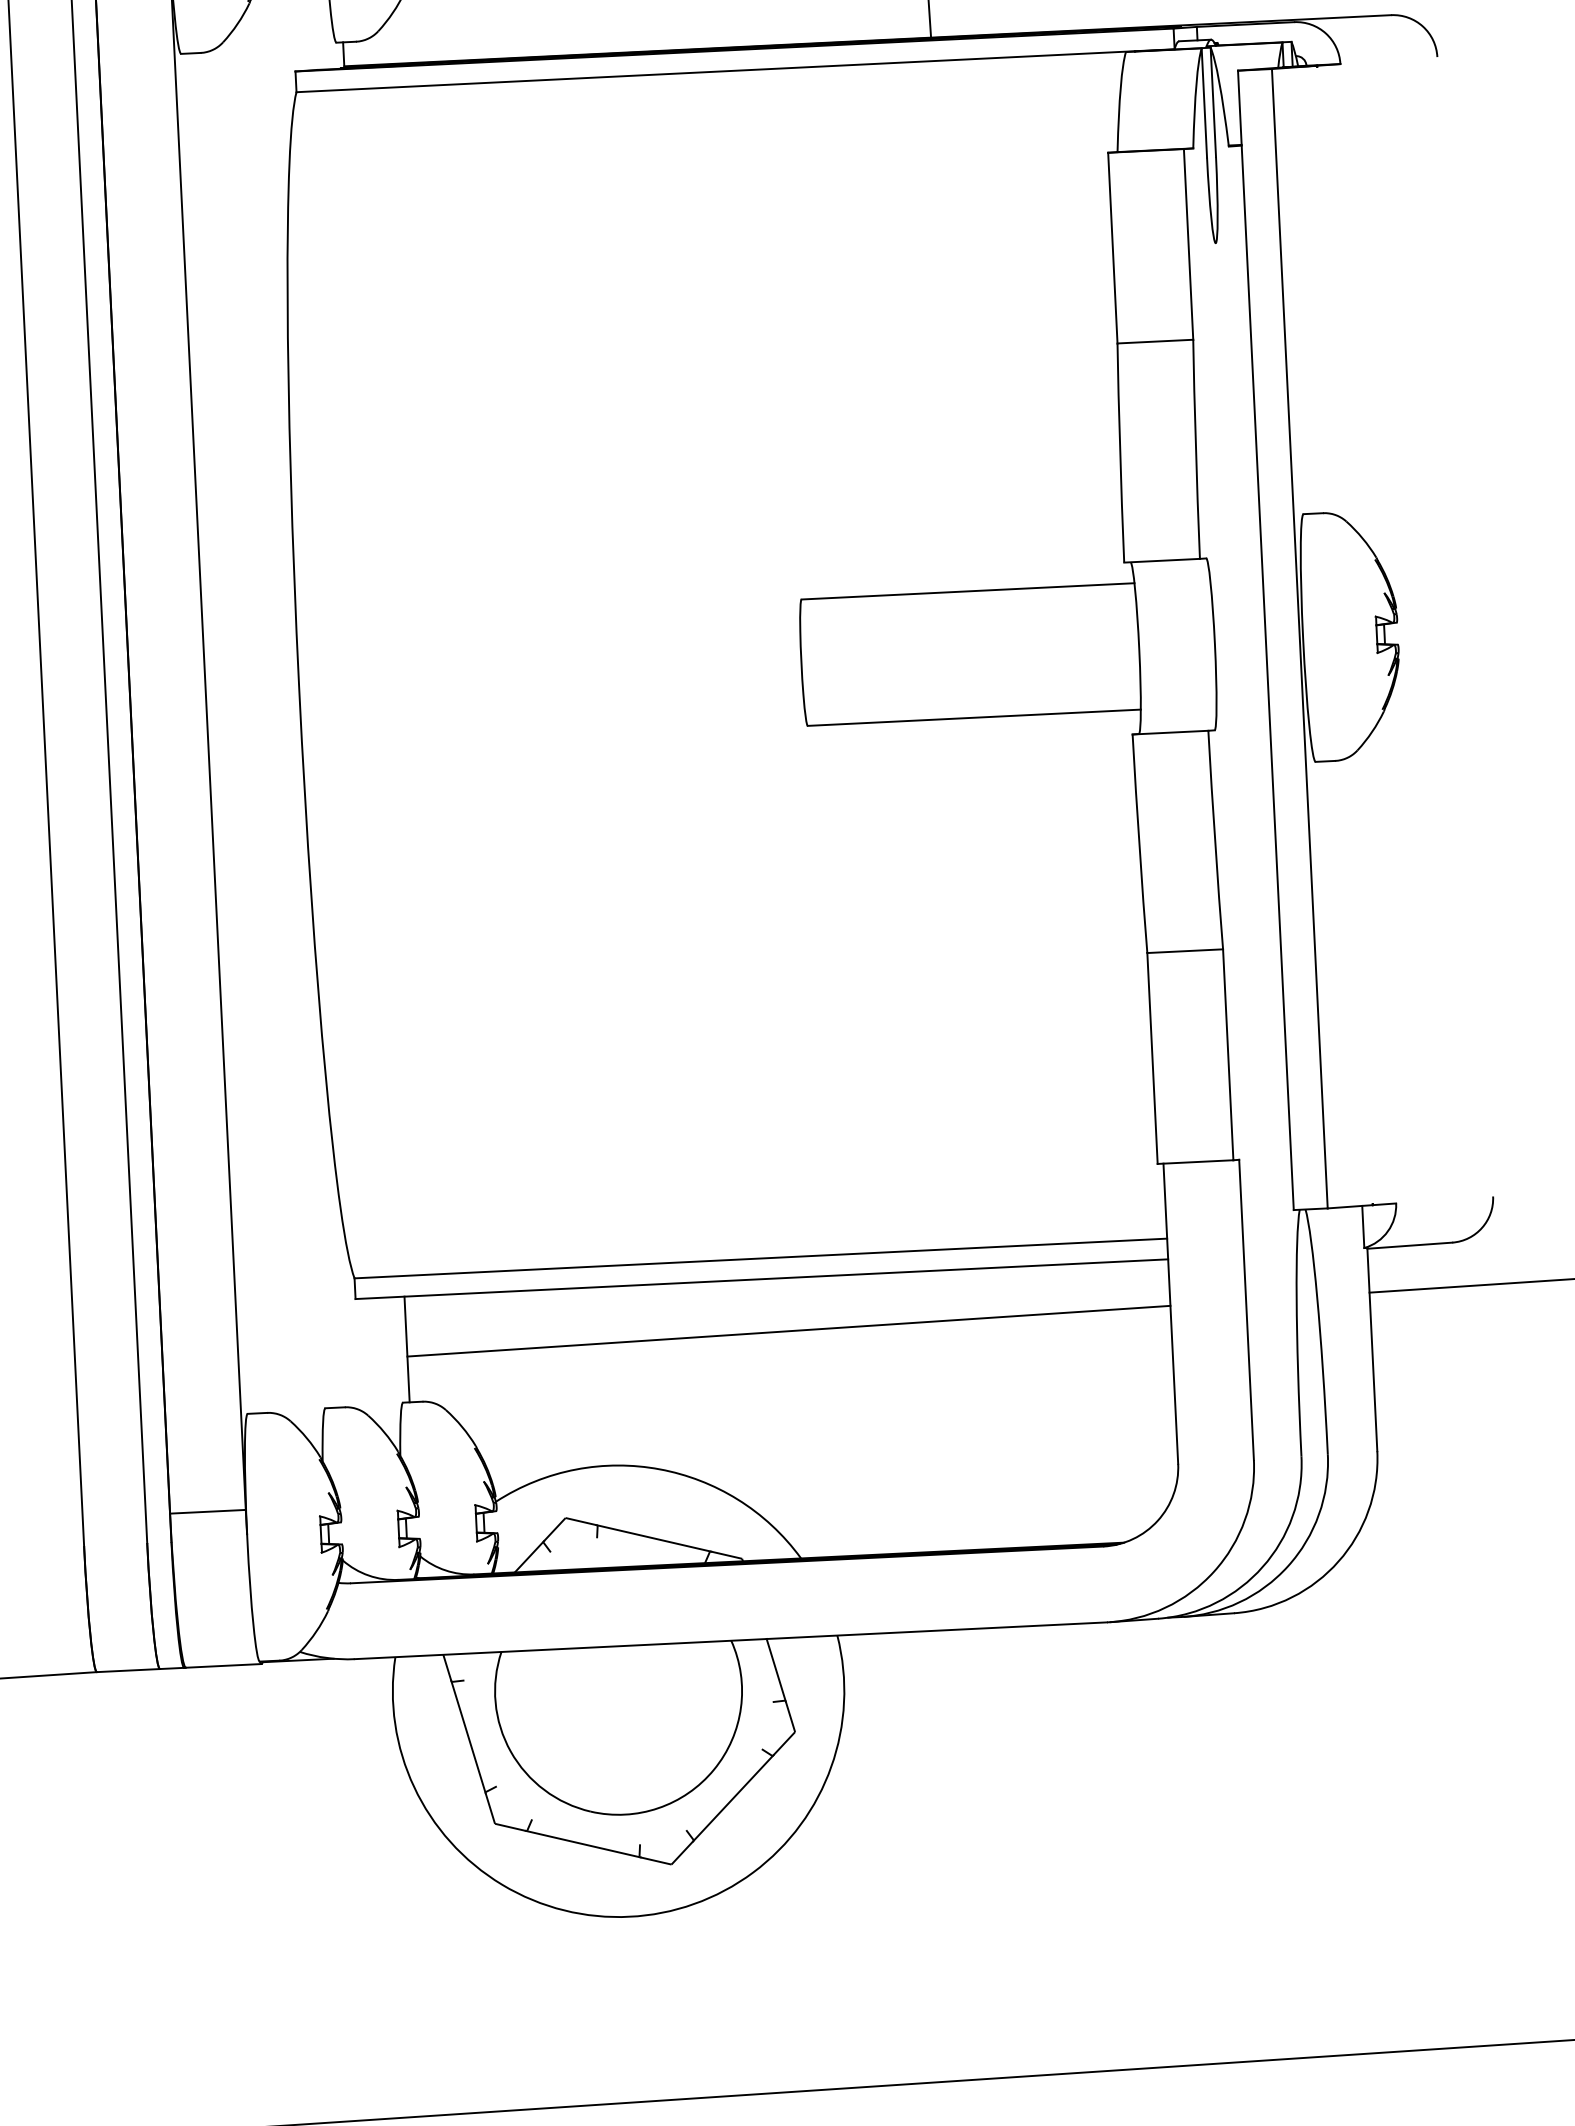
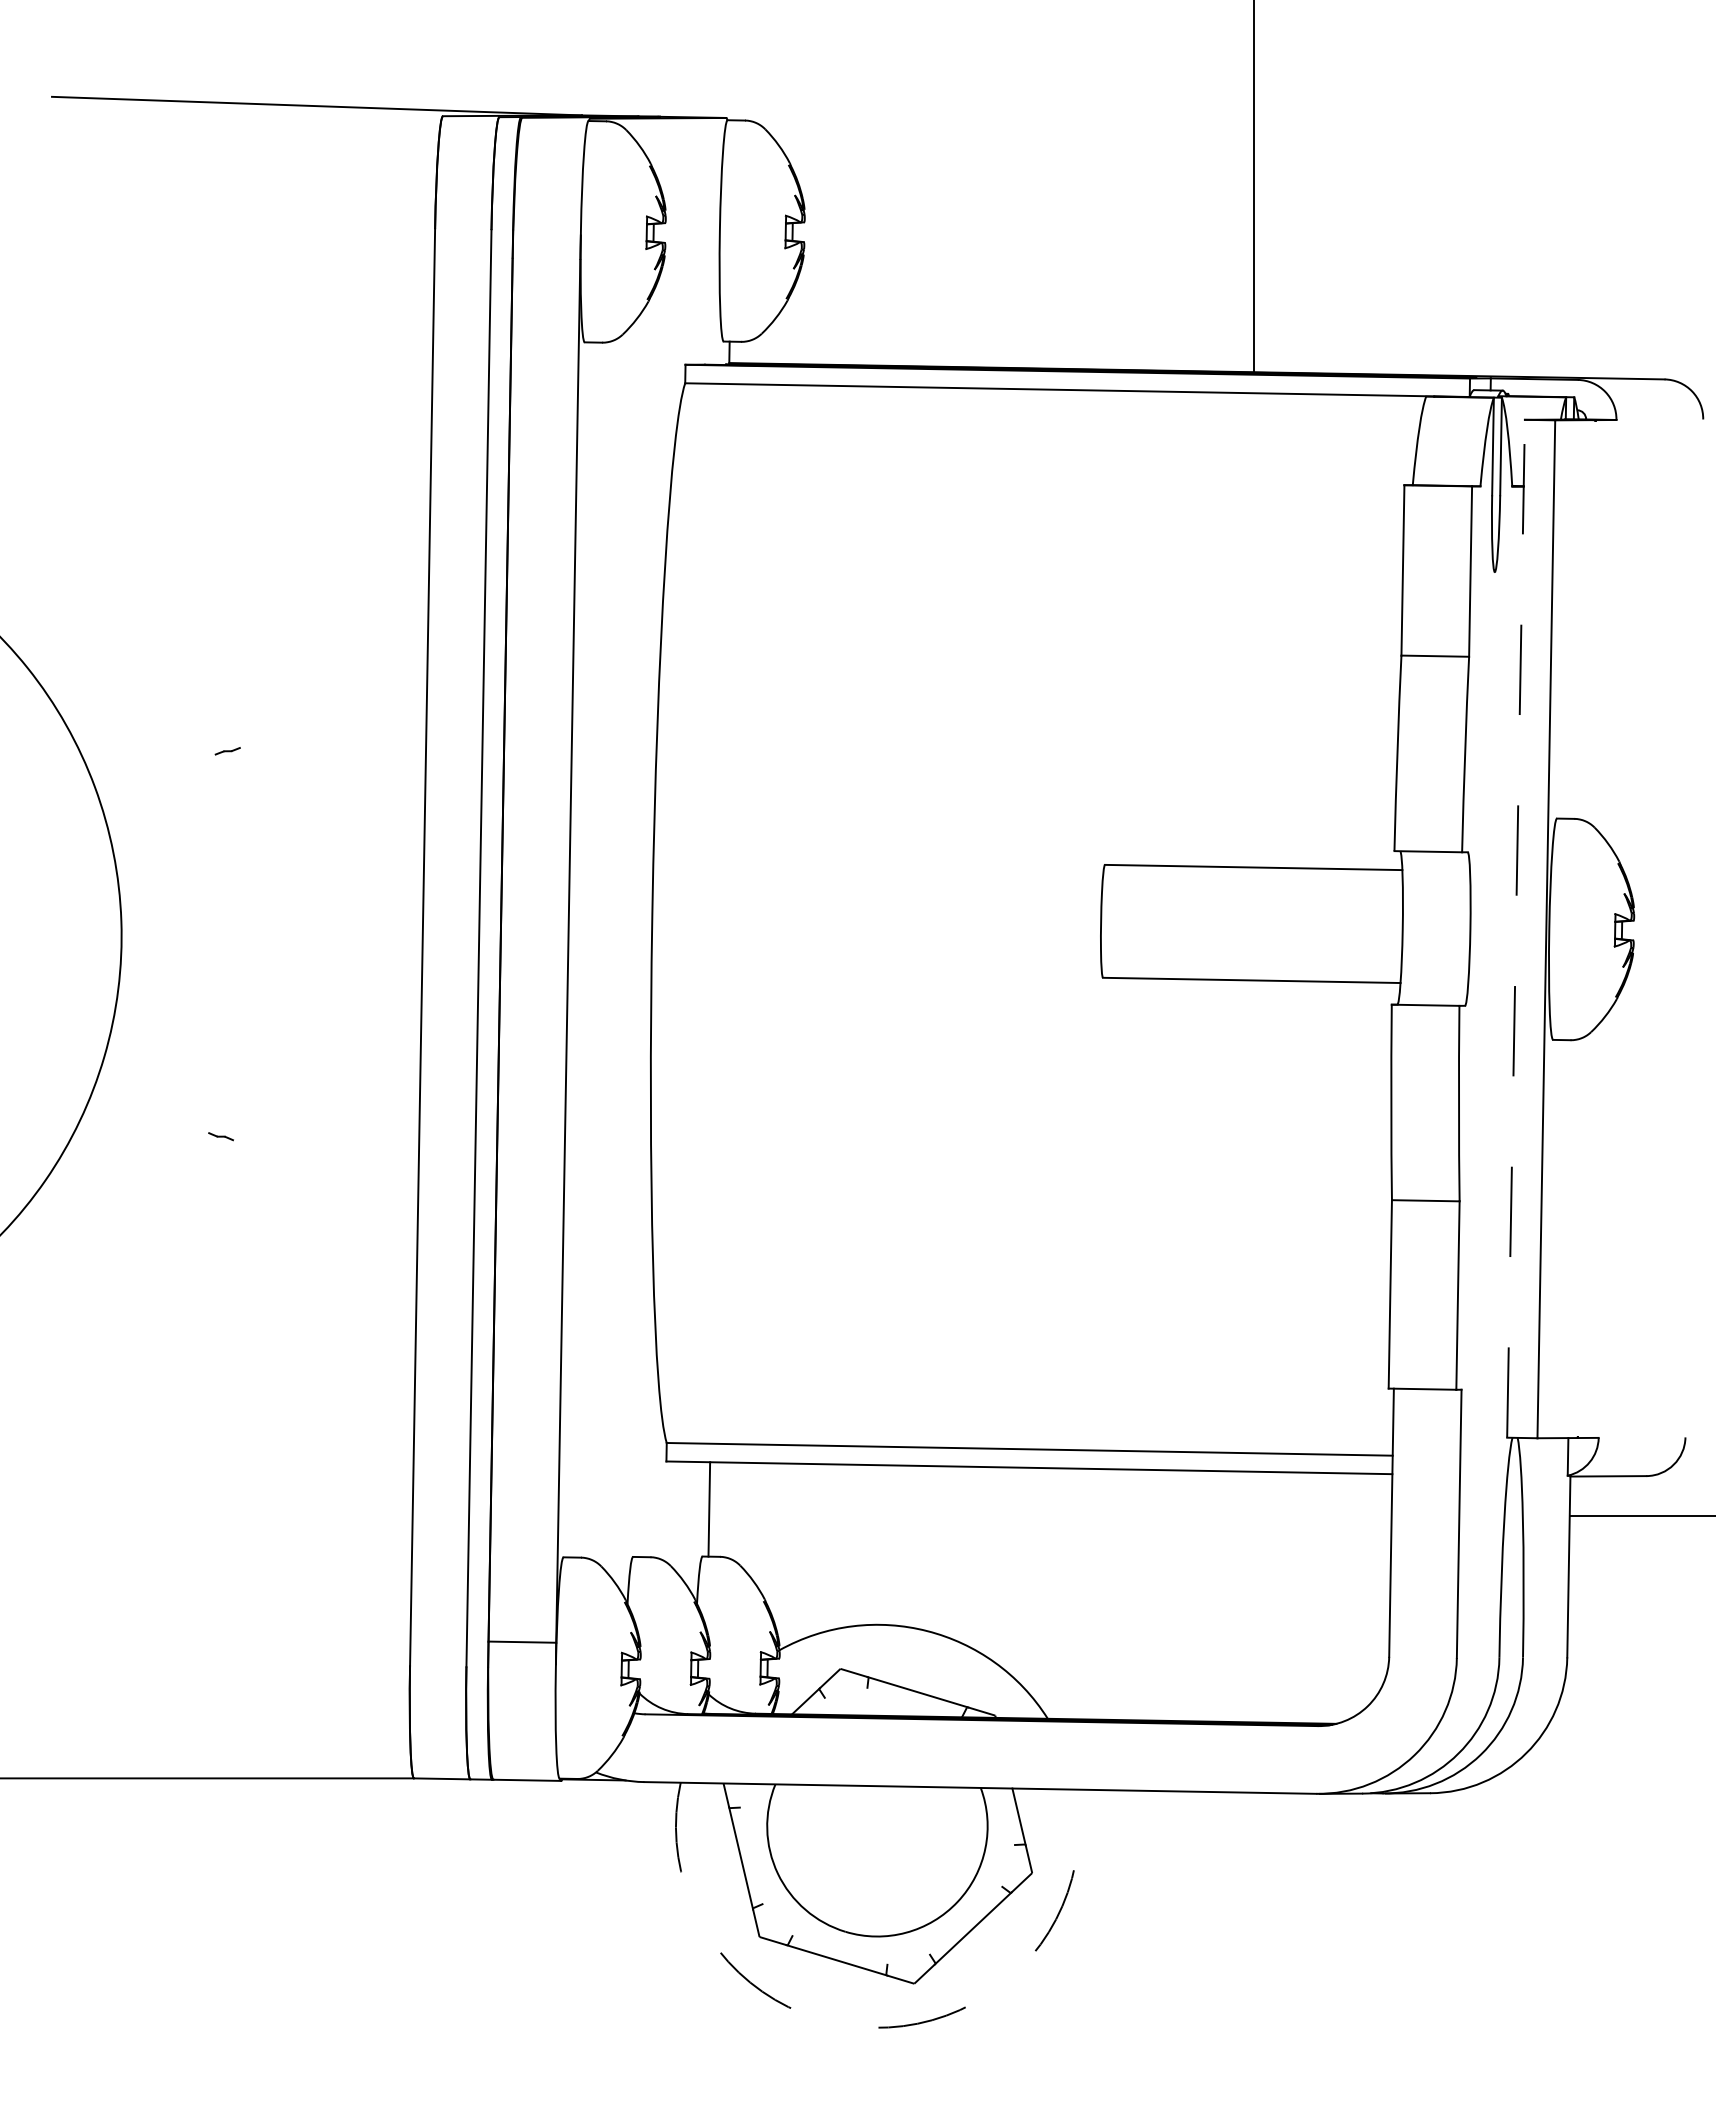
line: (1266, 640) -> (1516, 928), solid -> dashed
line: (788, 1330) -> (1050, 1515), removed
arc: (629, 1916) -> (873, 2027), solid -> dashed

